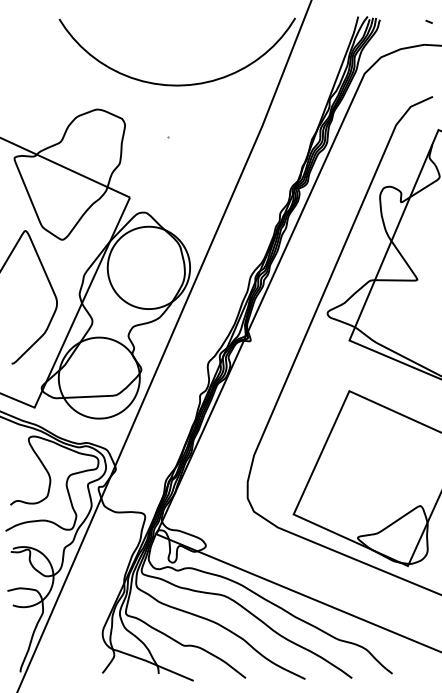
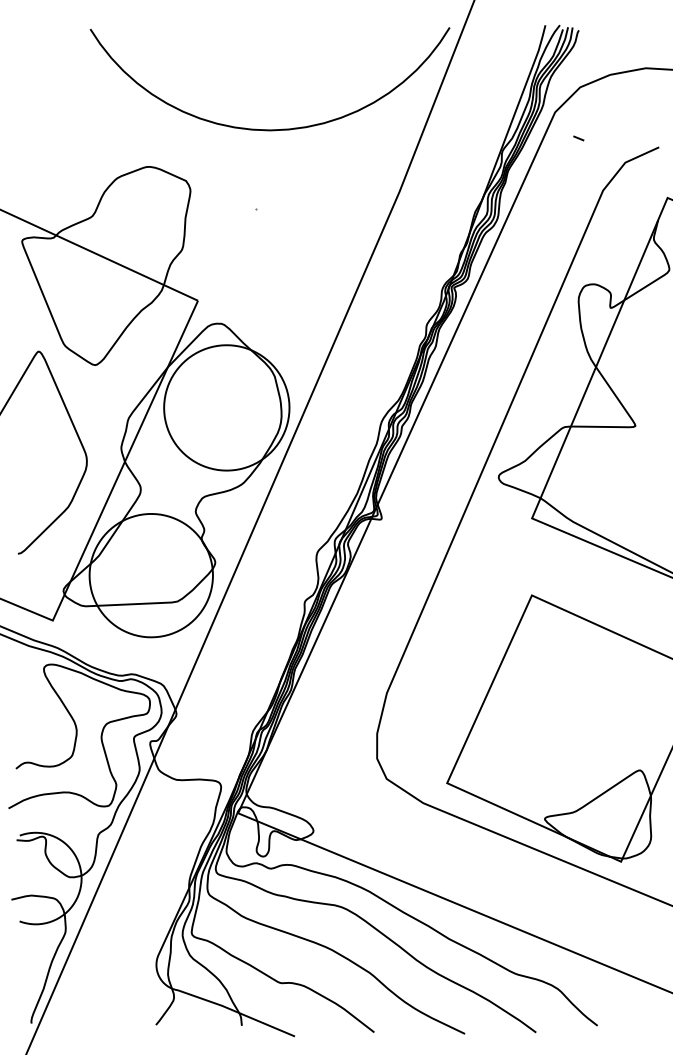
line: (428, 21) -> (577, 137), moved

